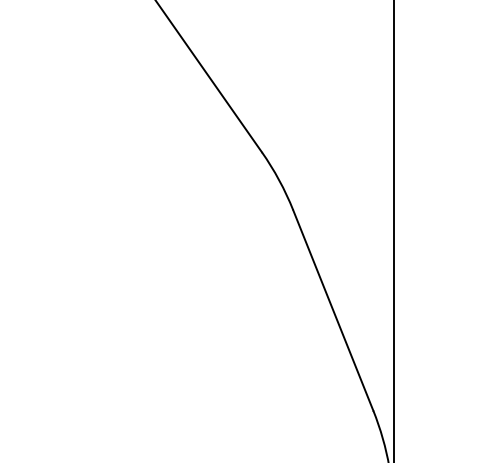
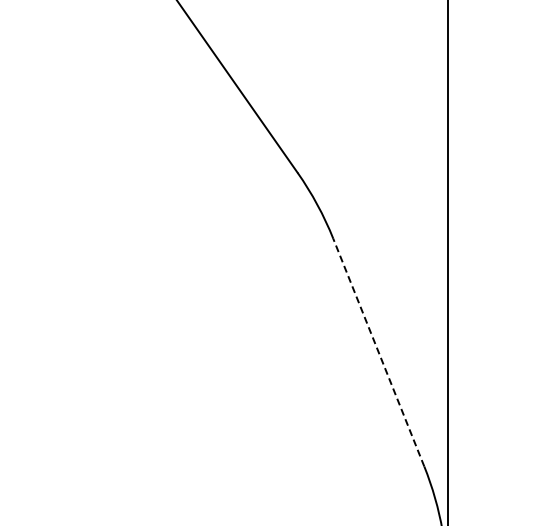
line: (332, 310) -> (378, 352), solid -> dashed

